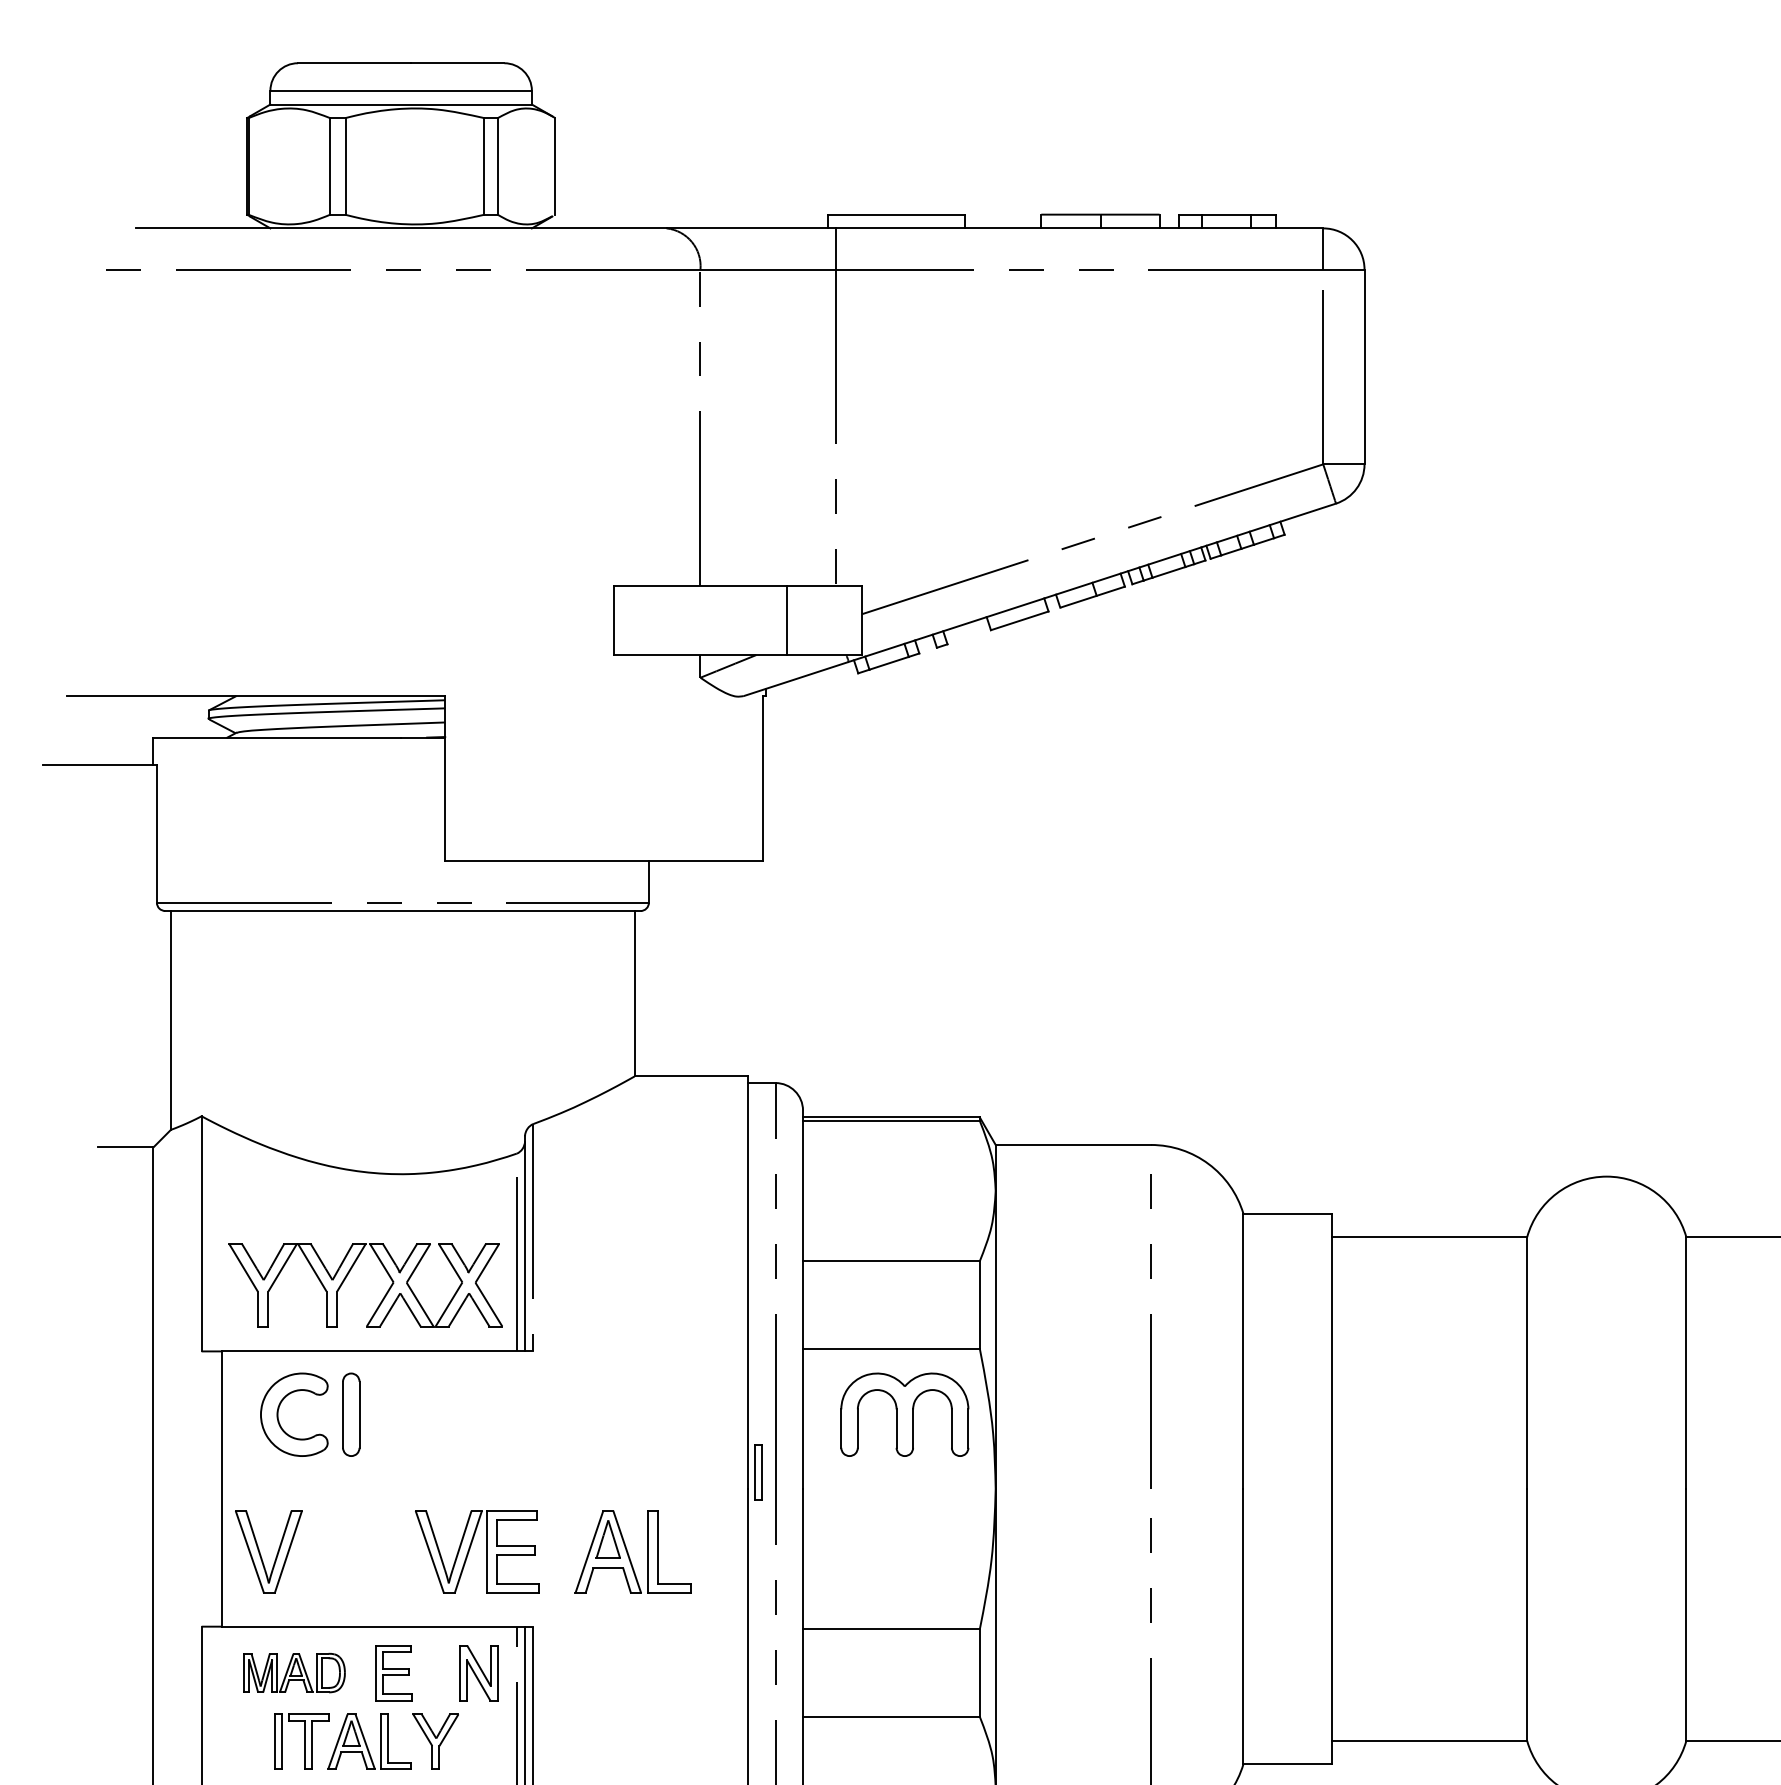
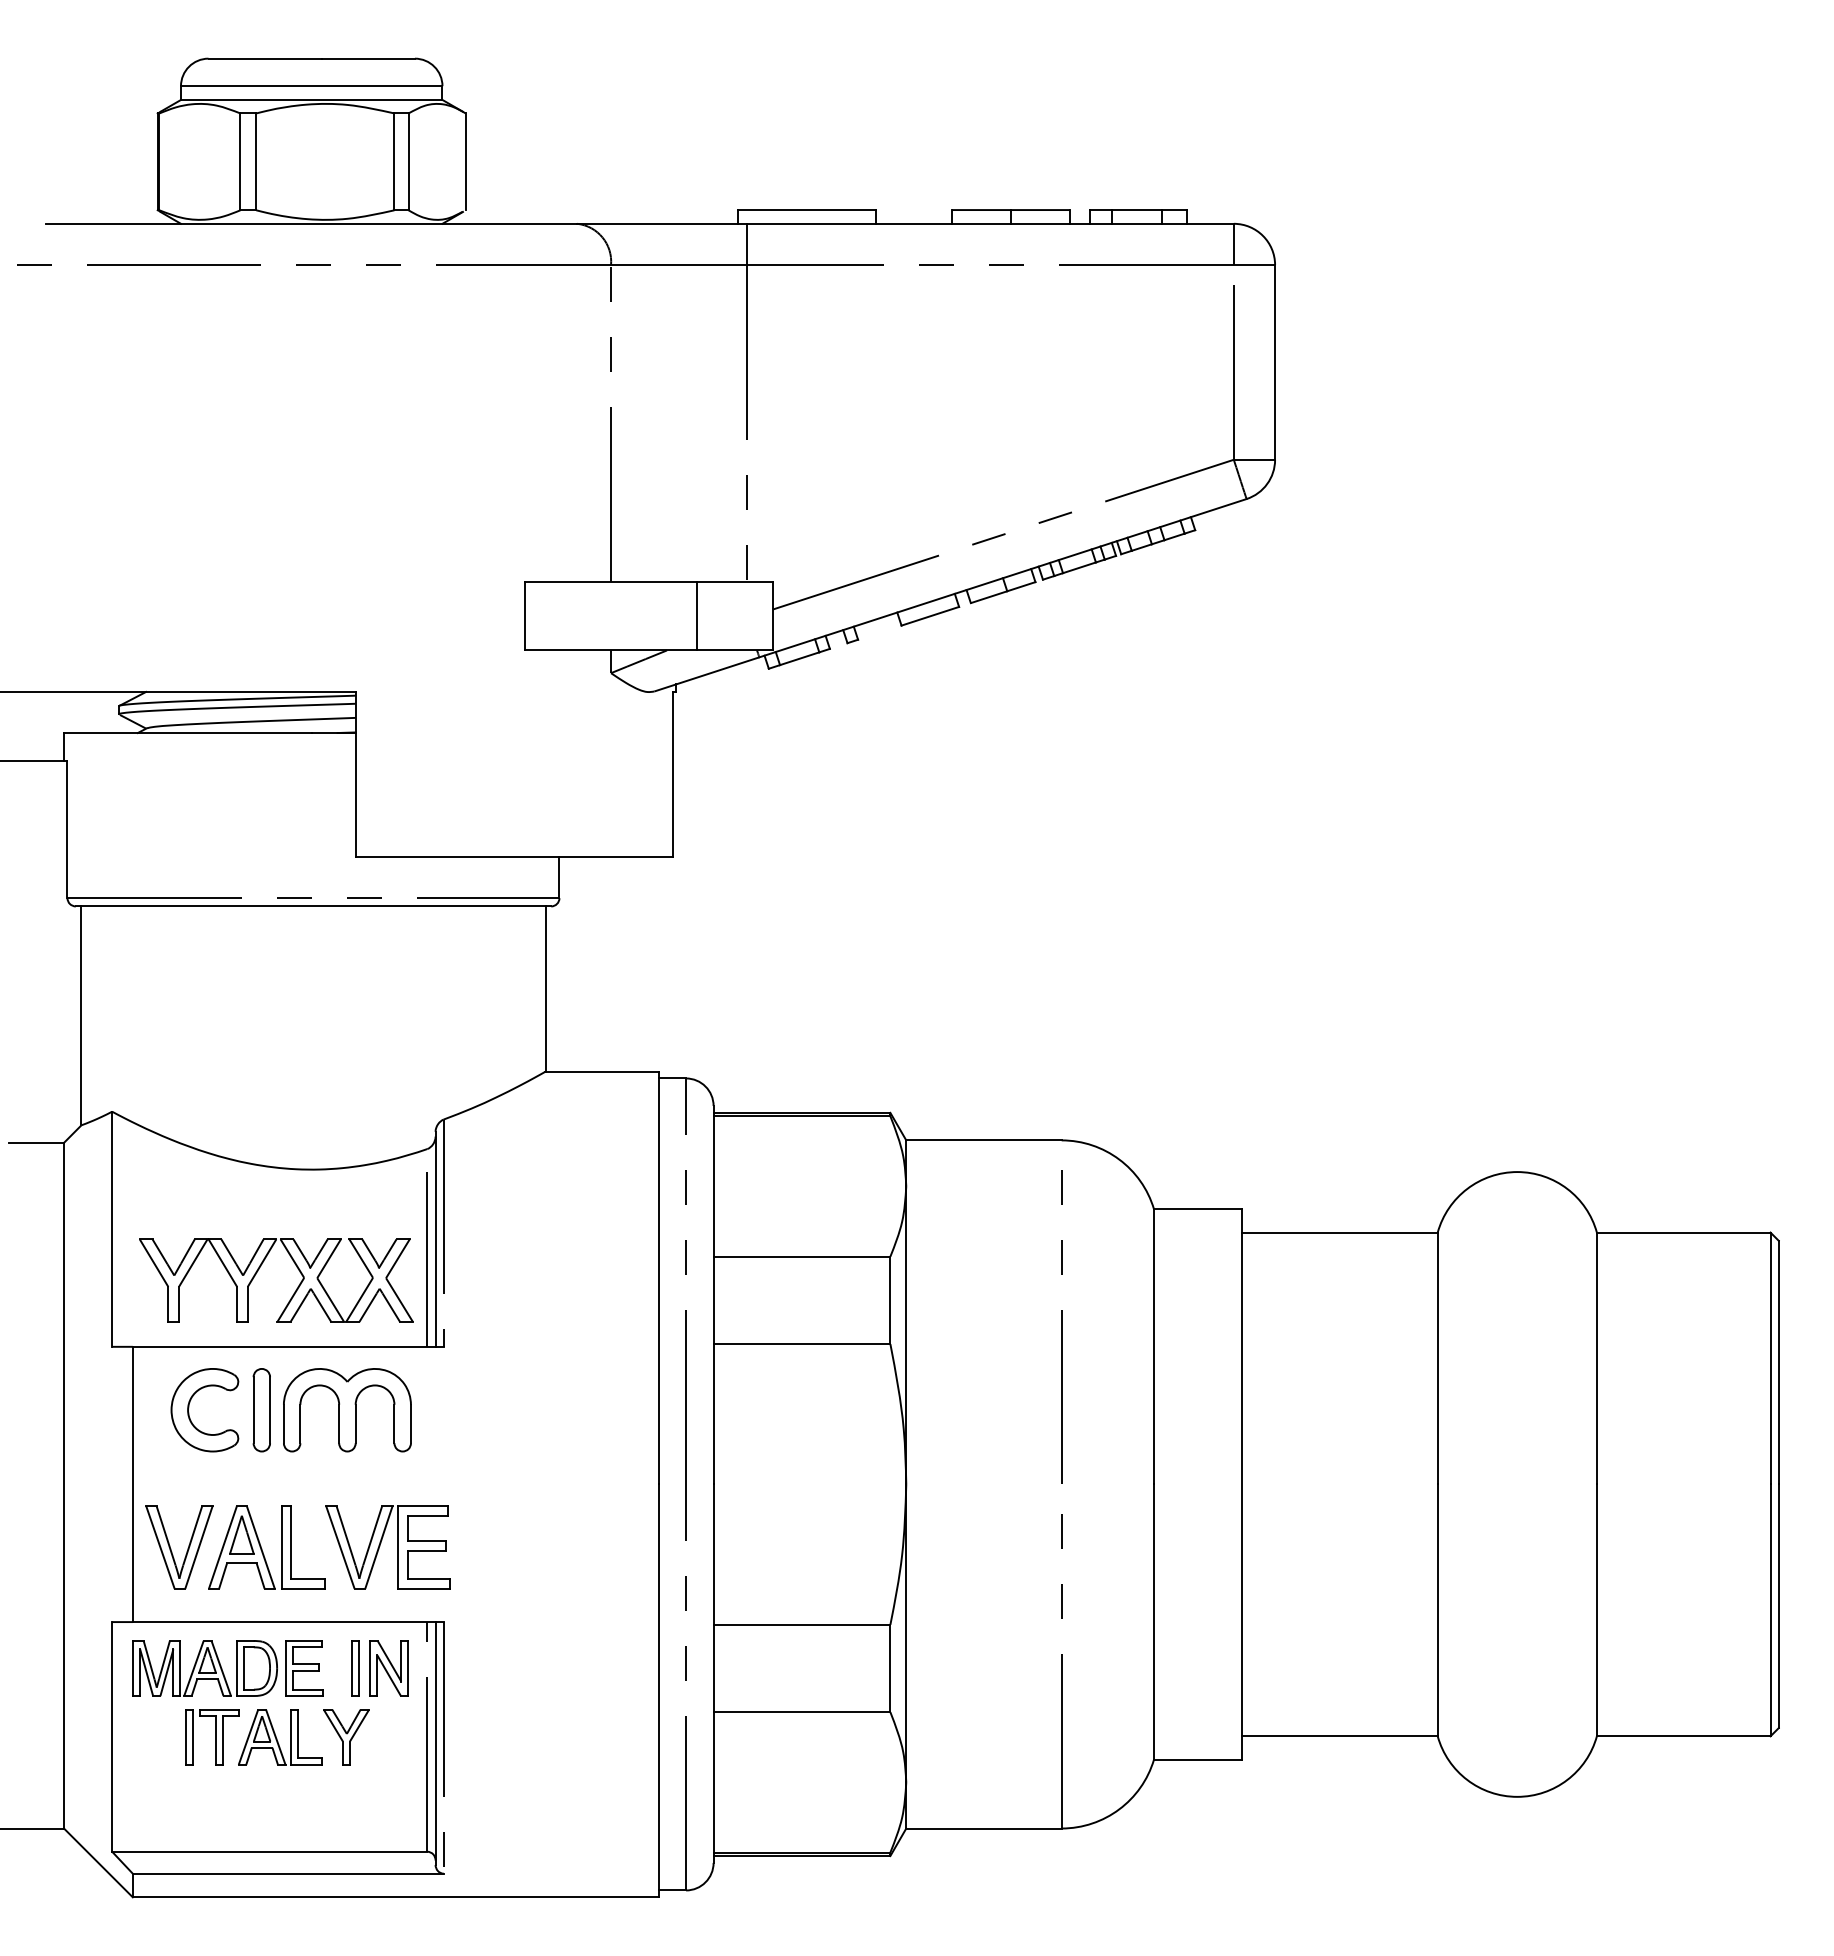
part: (904, 1415) -> (347, 1410), moved
part: (758, 1472) -> (355, 1668), moved
part: (632, 1552) -> (266, 1547), moved
part: (293, 1673) -> (204, 1668), size x1.43

